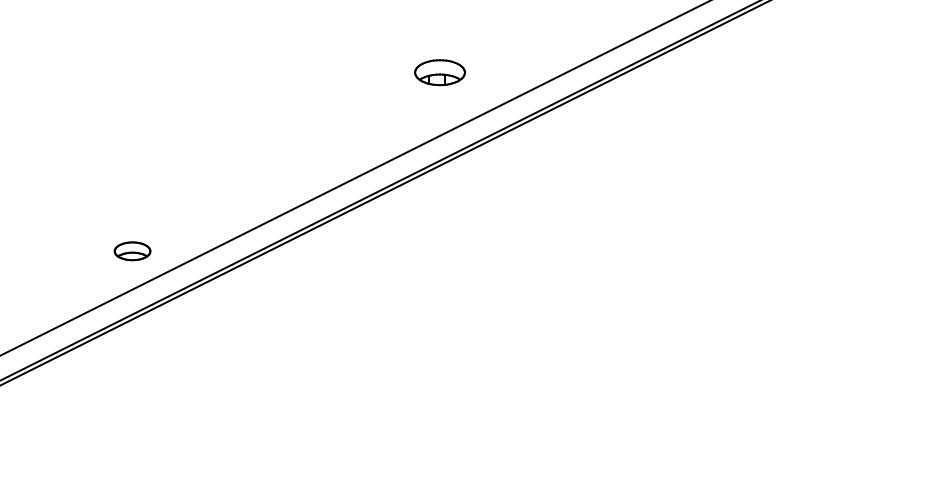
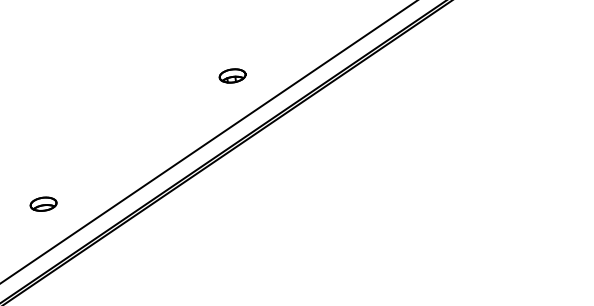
part: (439, 72) -> (232, 75), size x0.71
part: (132, 251) -> (43, 204), moved

